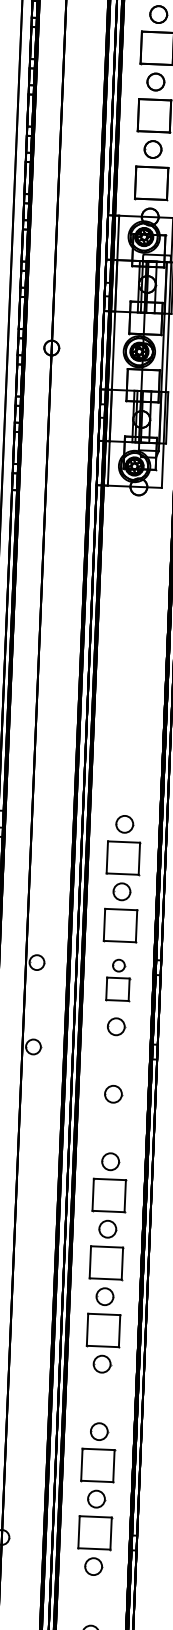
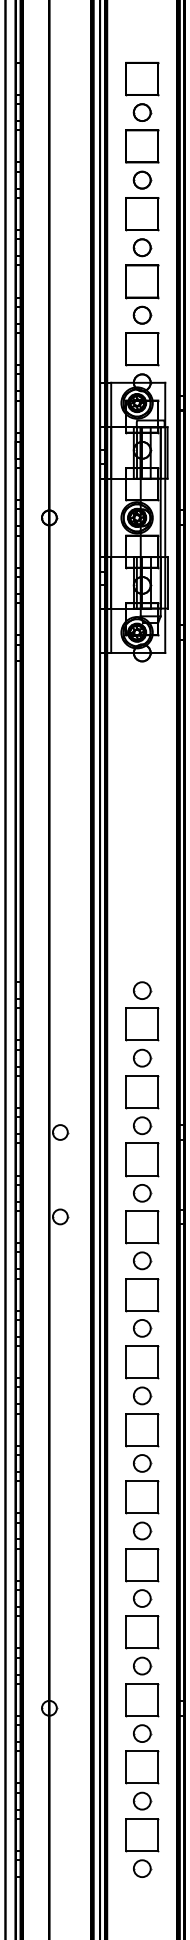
part: (118, 980) -> (142, 1146), size x1.43
part: (115, 1060) -> (142, 1227), added
part: (112, 1128) -> (142, 1295), added
part: (100, 1398) -> (142, 1565), added
part: (92, 1600) -> (142, 1767), added

